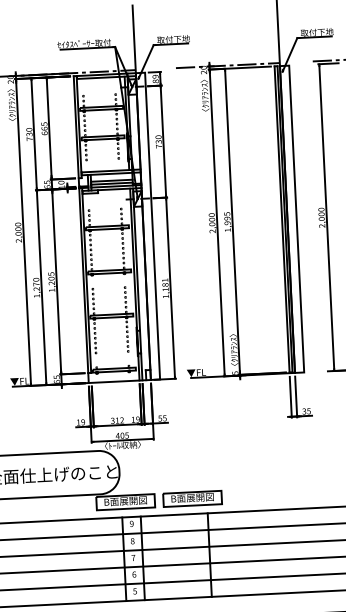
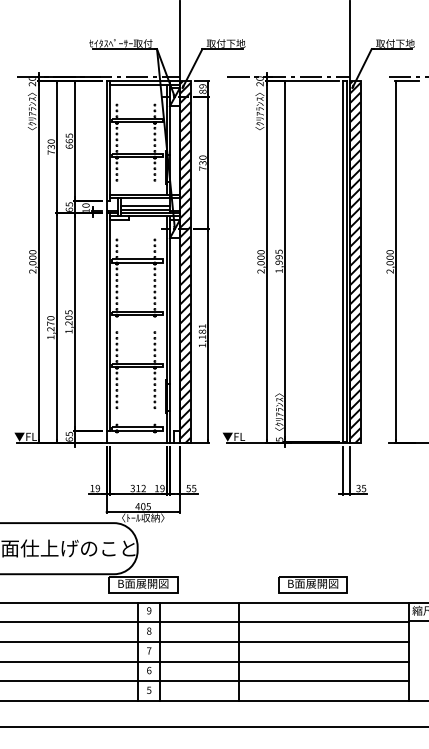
hatch: (291, 219) -> (354, 261), added
hatch: (147, 226) -> (184, 261), added
part: (192, 498) -> (312, 584), moved

